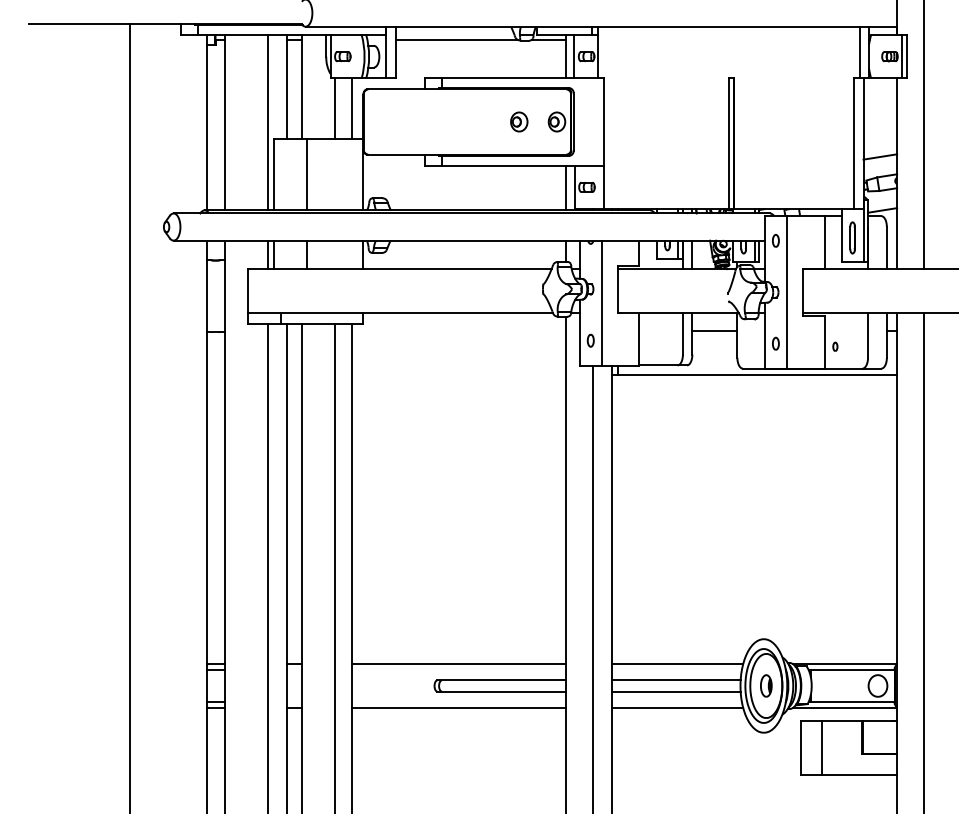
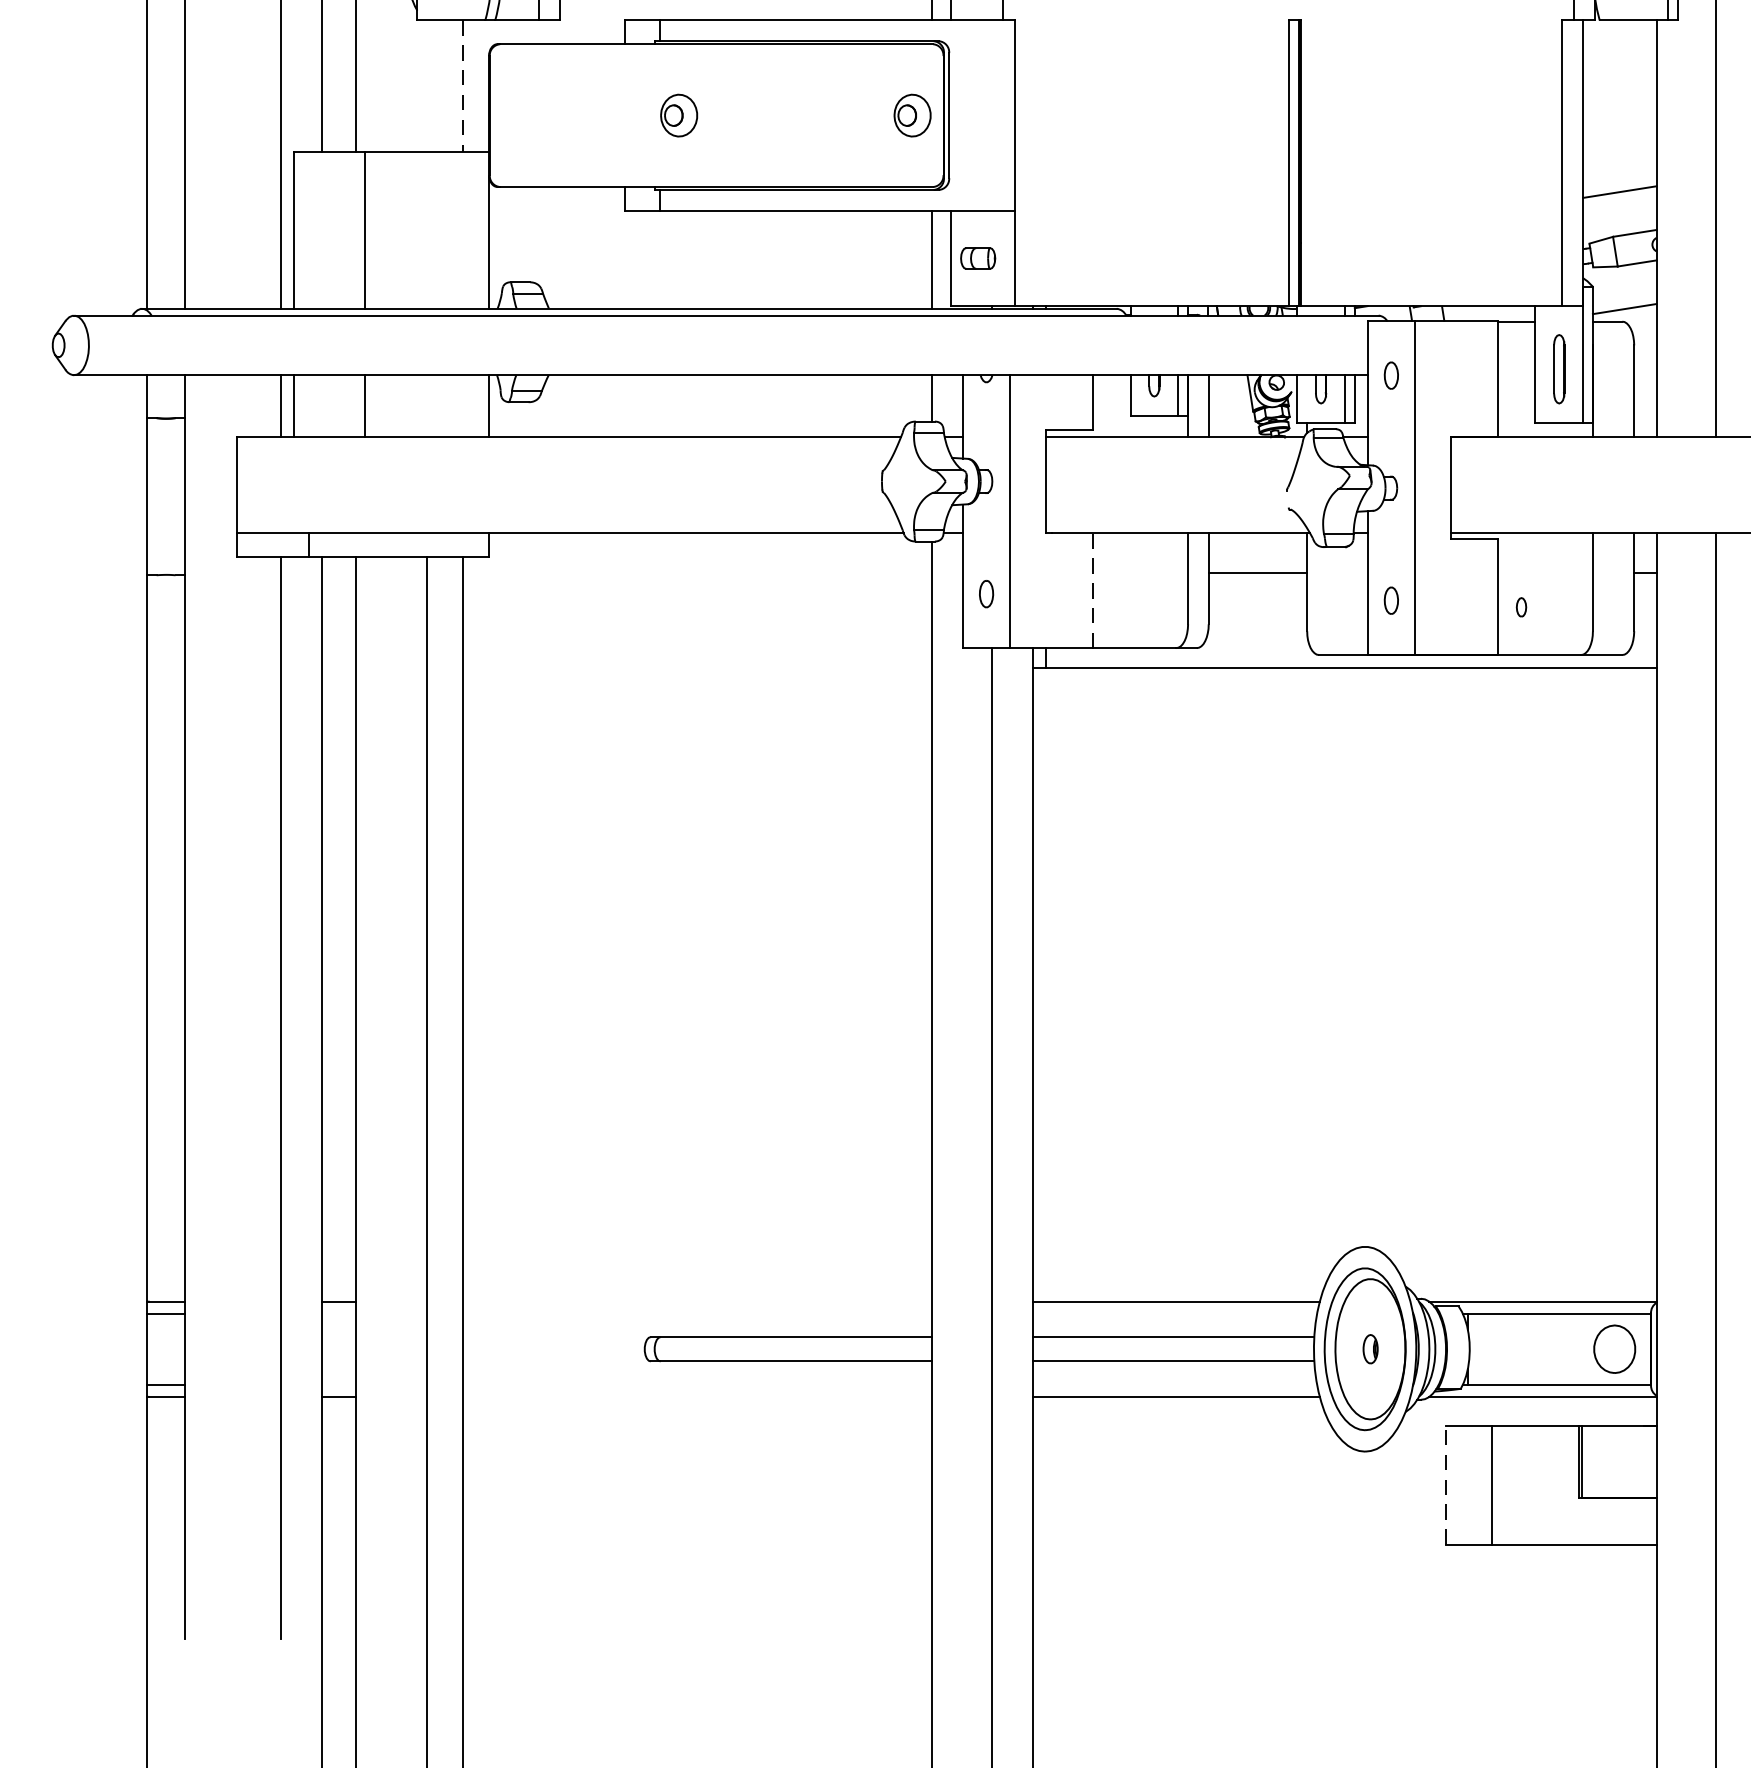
line: (335, 108) -> (428, 86), removed
line: (351, 108) -> (463, 86), solid -> dashed
part: (519, 121) -> (679, 114), moved
line: (639, 338) -> (1093, 589), solid -> dashed
line: (458, 664) -> (697, 1302), removed
part: (766, 685) -> (1370, 1348), size x0.6
line: (458, 707) -> (697, 1396), removed
line: (800, 747) -> (1445, 1483), solid -> dashed

